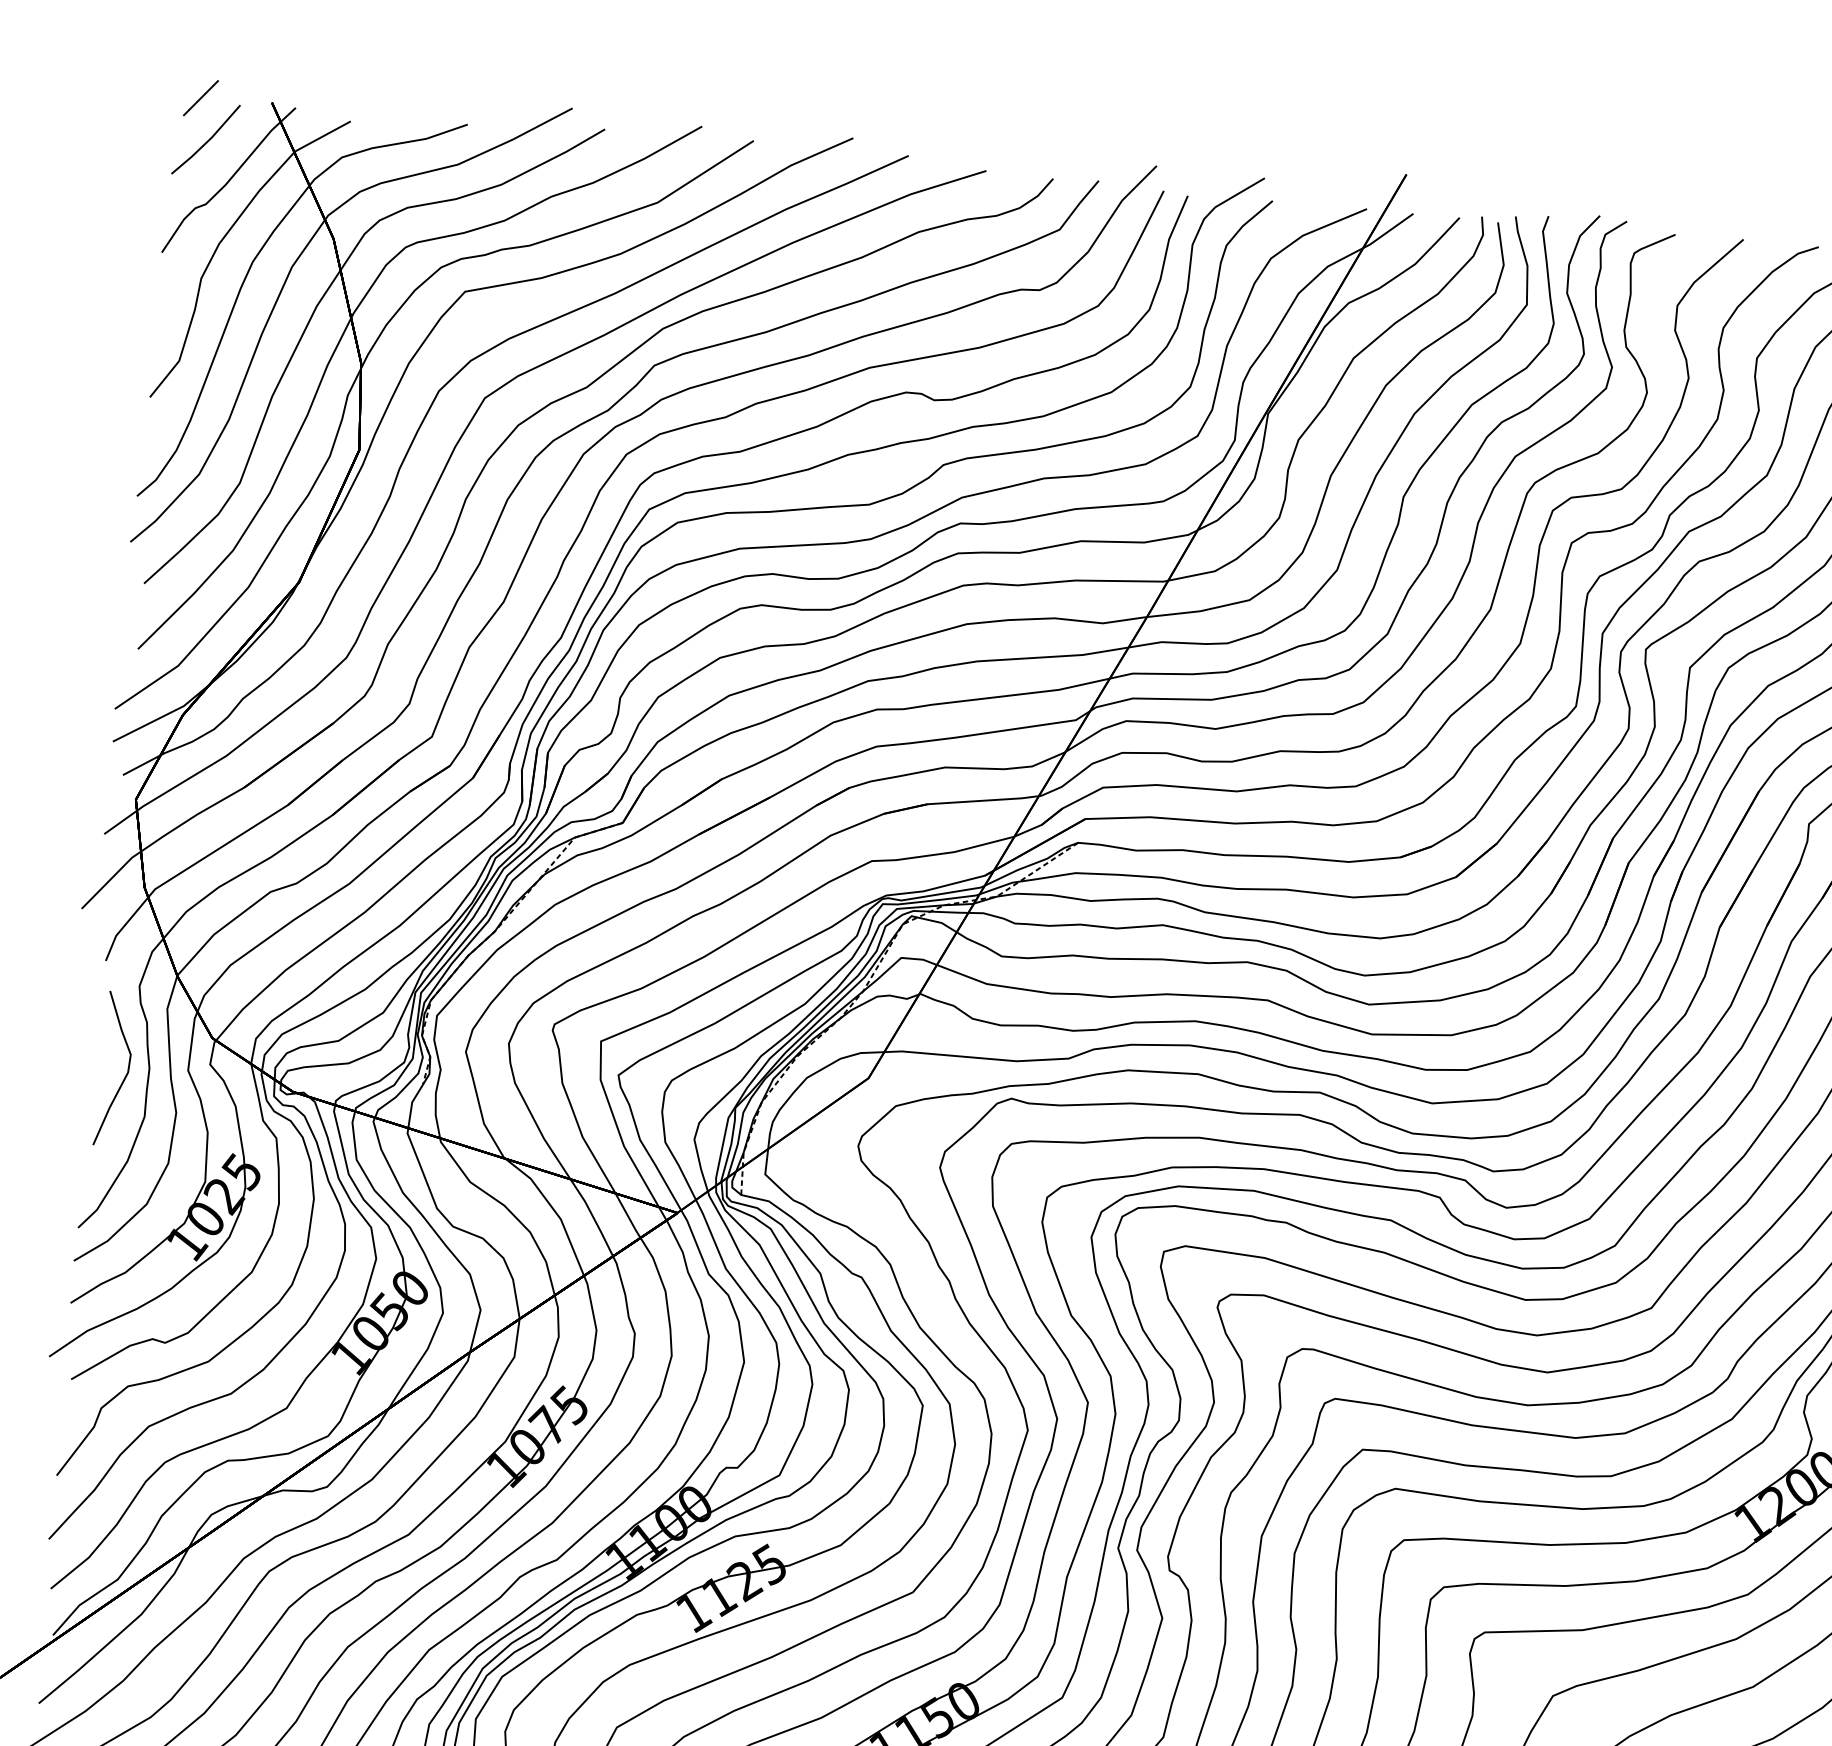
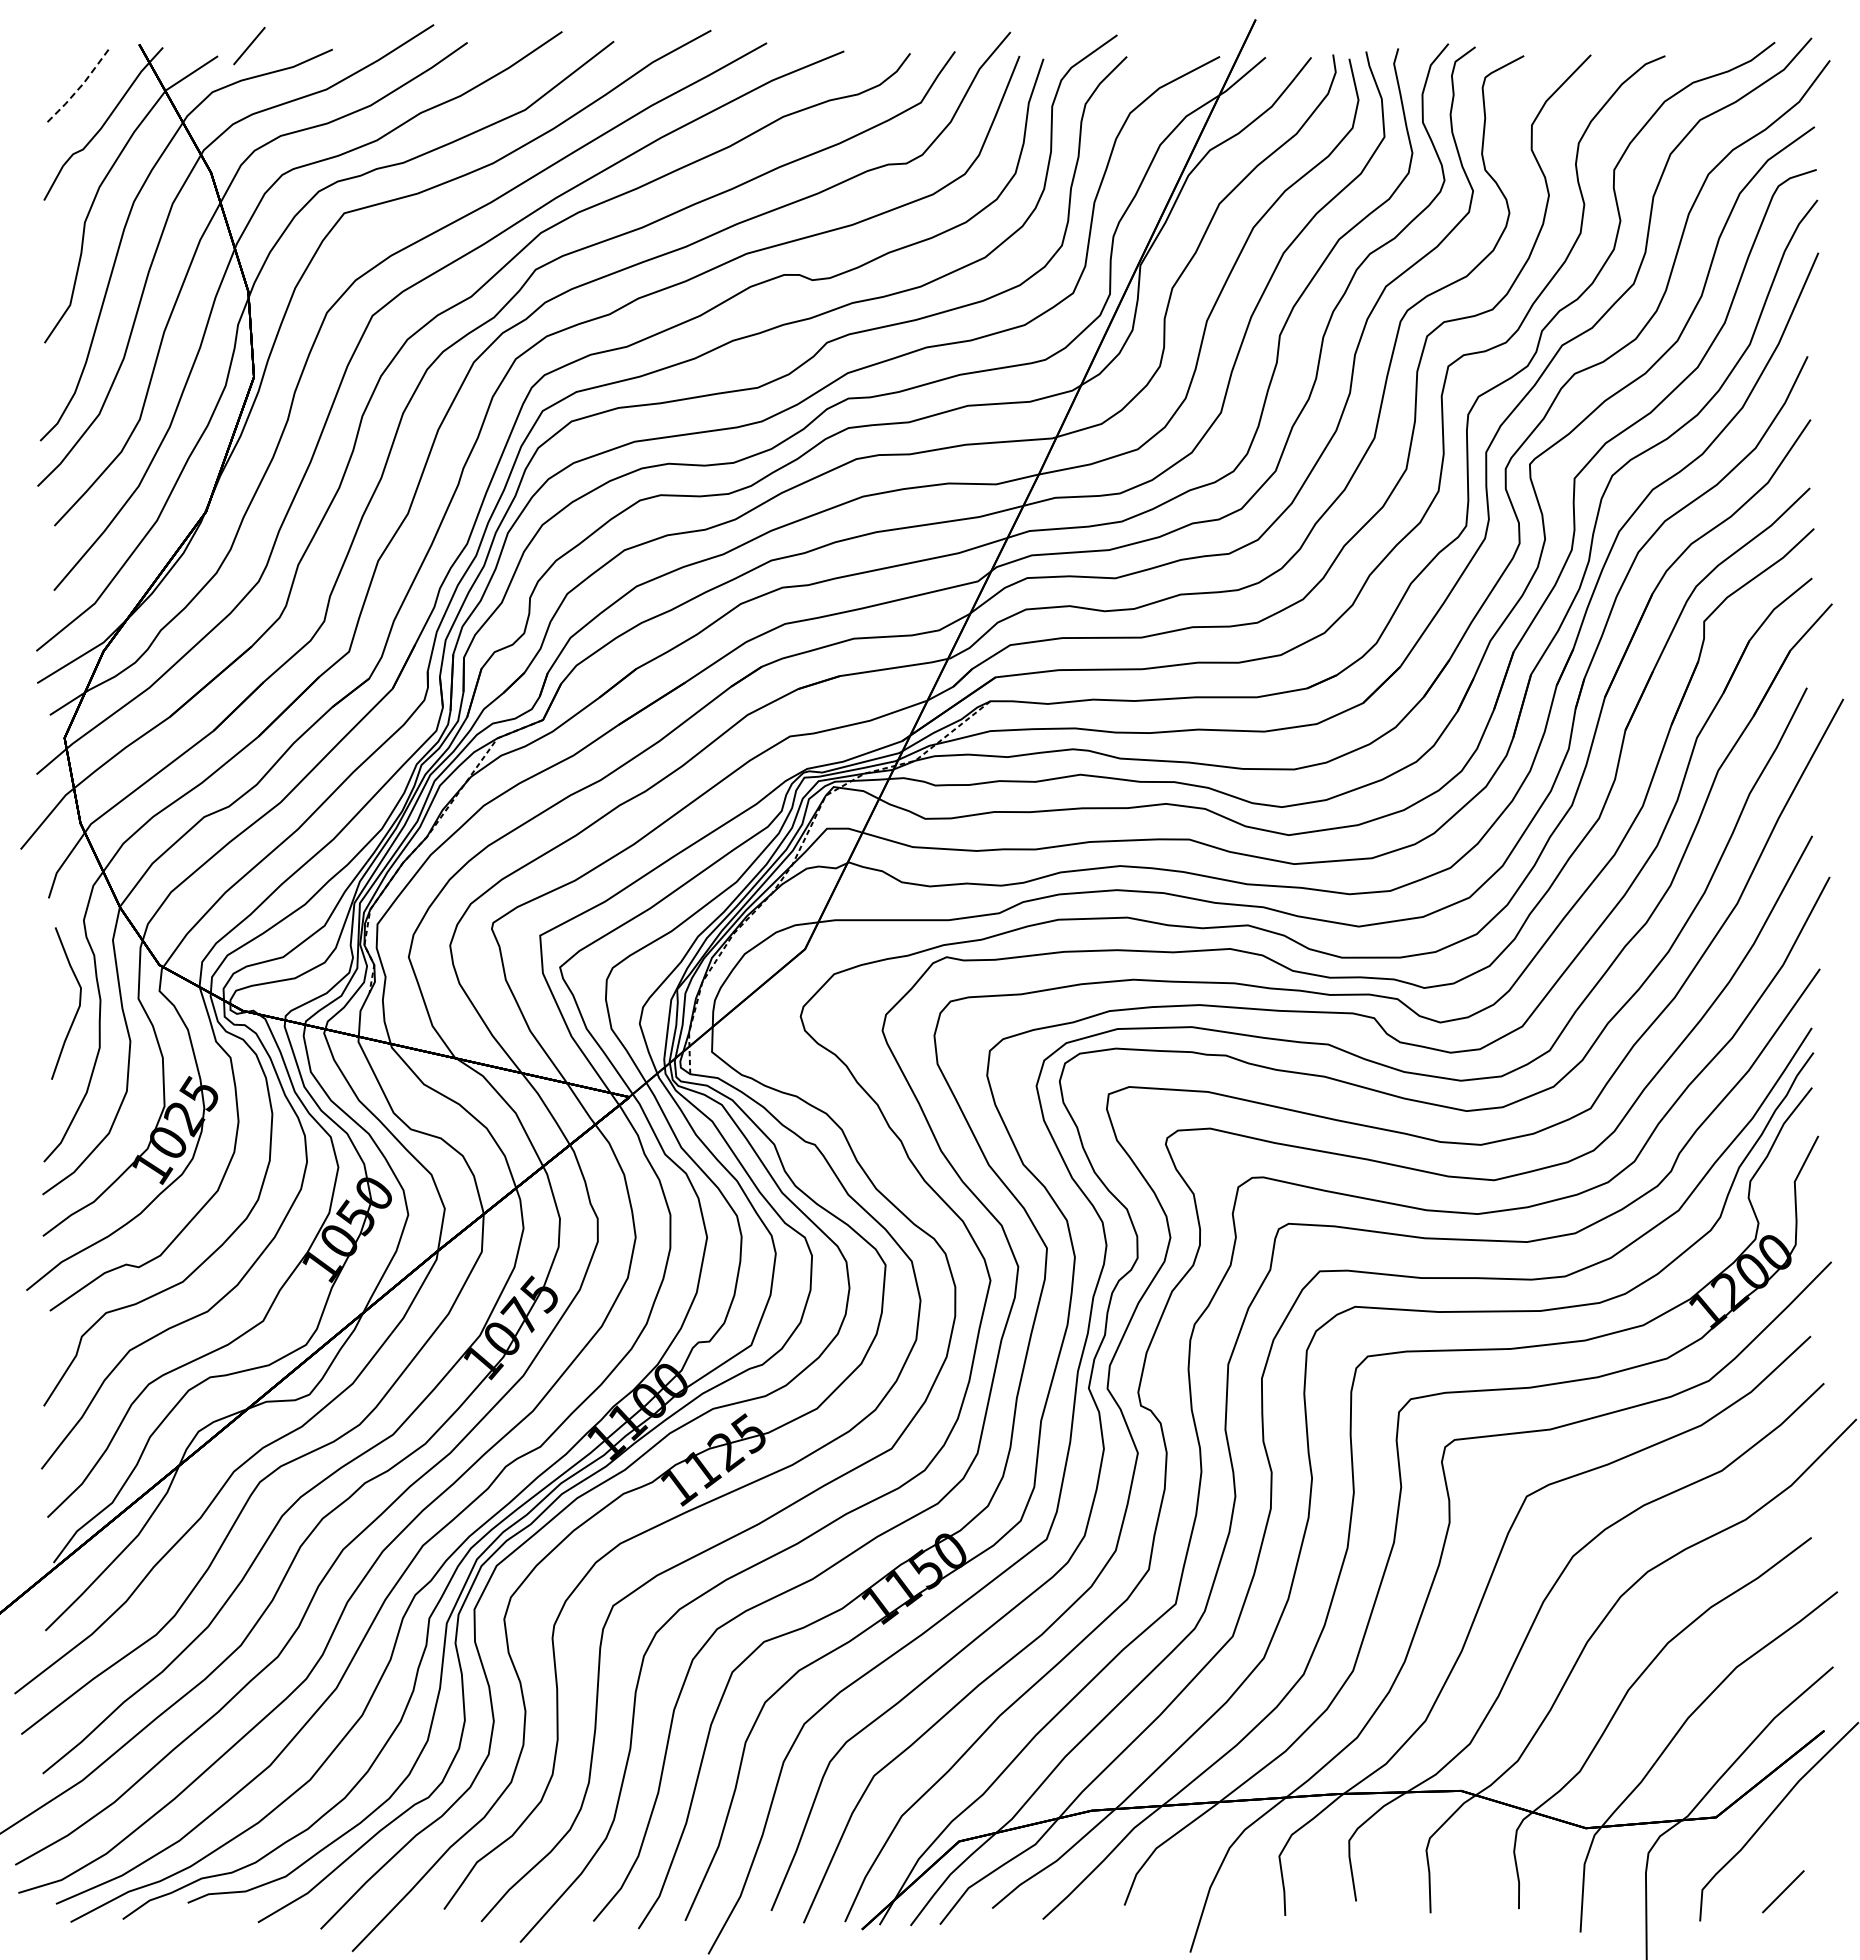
line: (201, 97) -> (249, 45), moved
line: (207, 142) -> (79, 88), solid -> dashed

